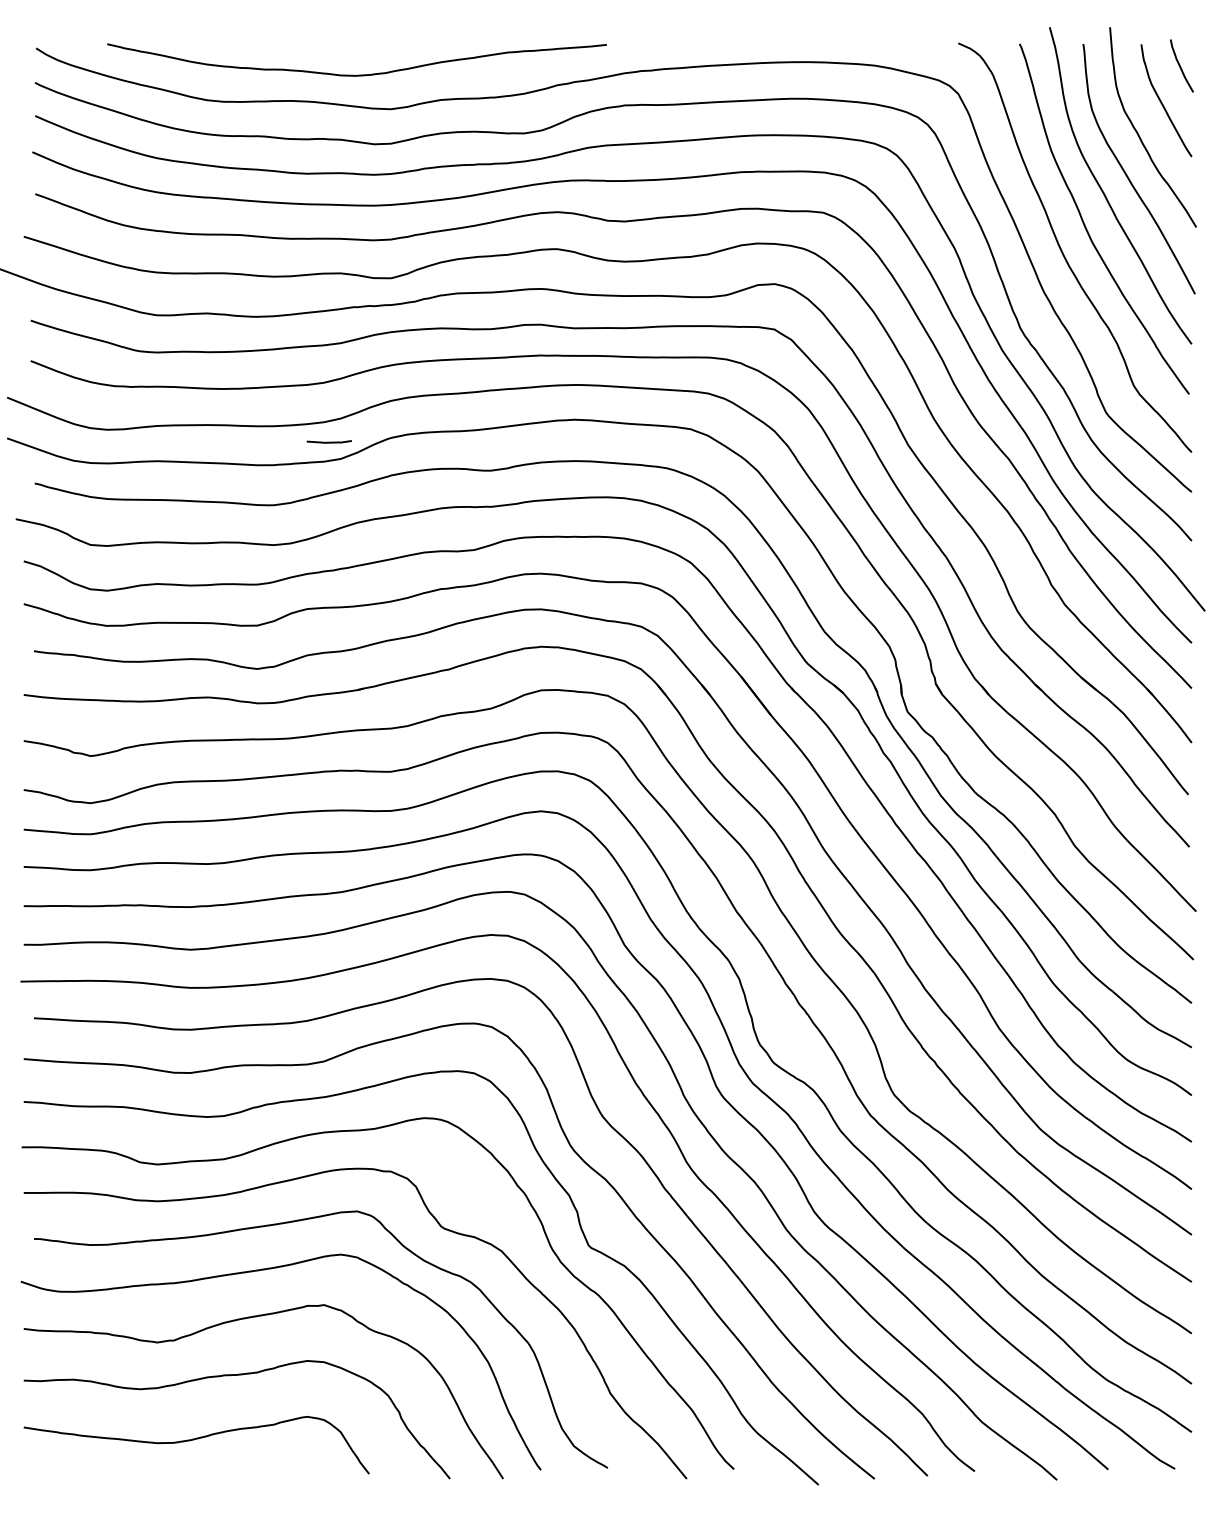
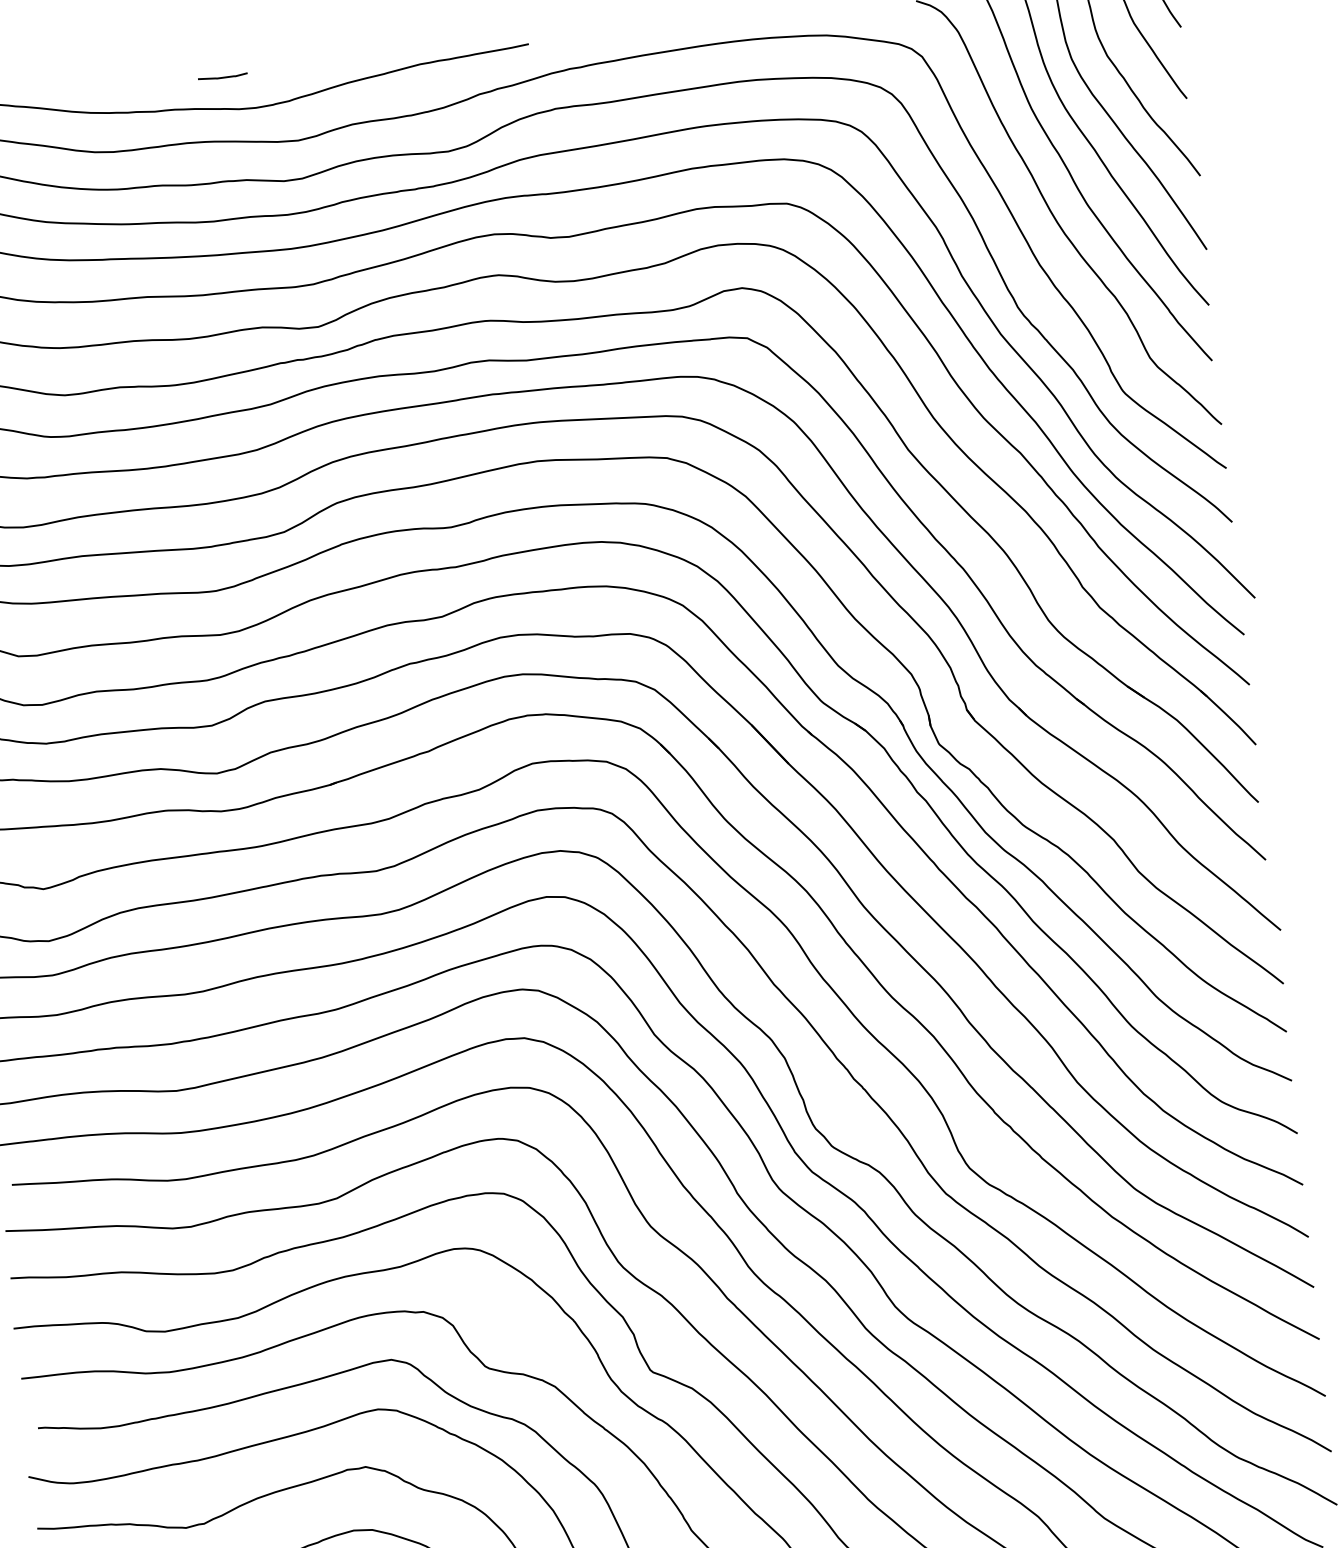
line: (328, 441) -> (221, 76), moved

